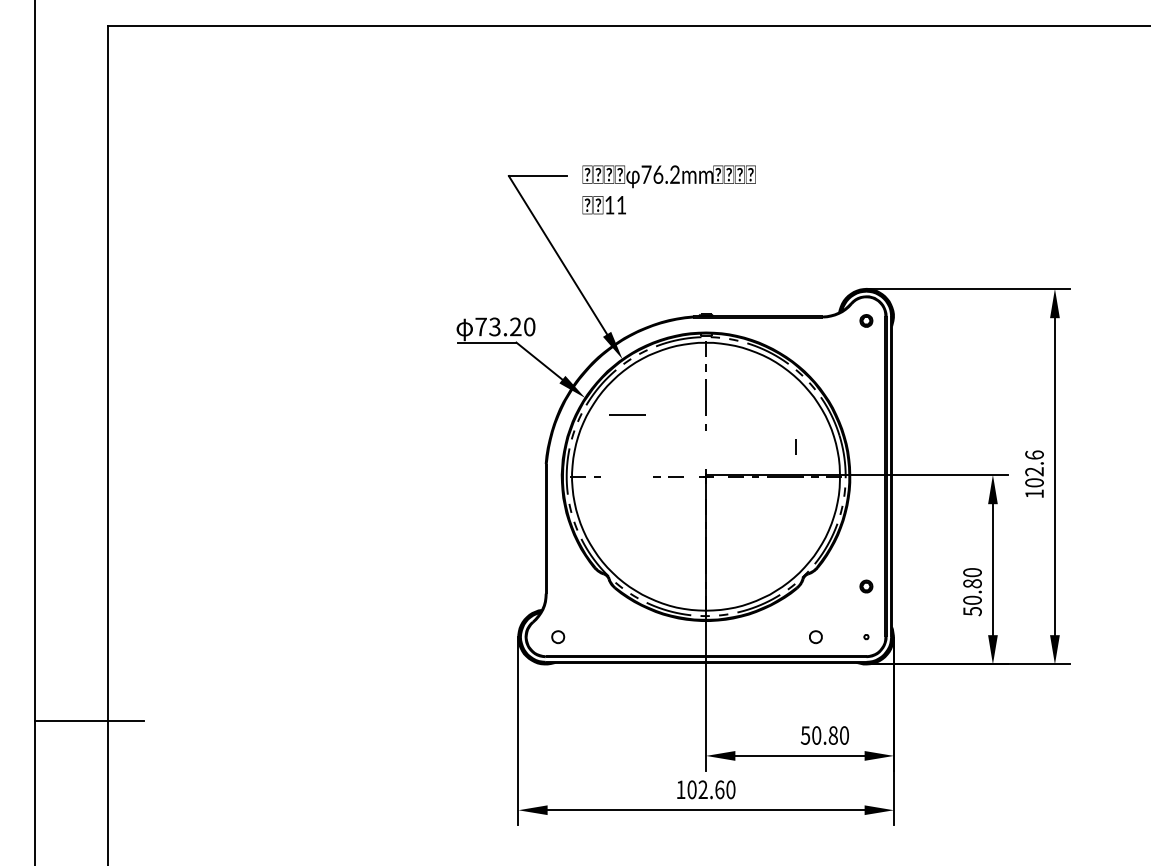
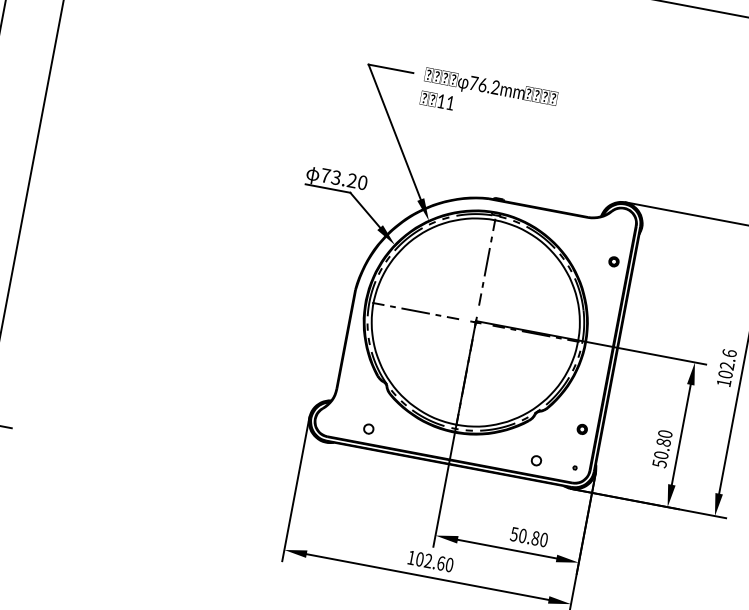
part: (866, 320) -> (614, 261), moved
line: (627, 414) -> (415, 311), moved
line: (795, 446) -> (479, 299), moved
part: (558, 637) -> (368, 429), moved

